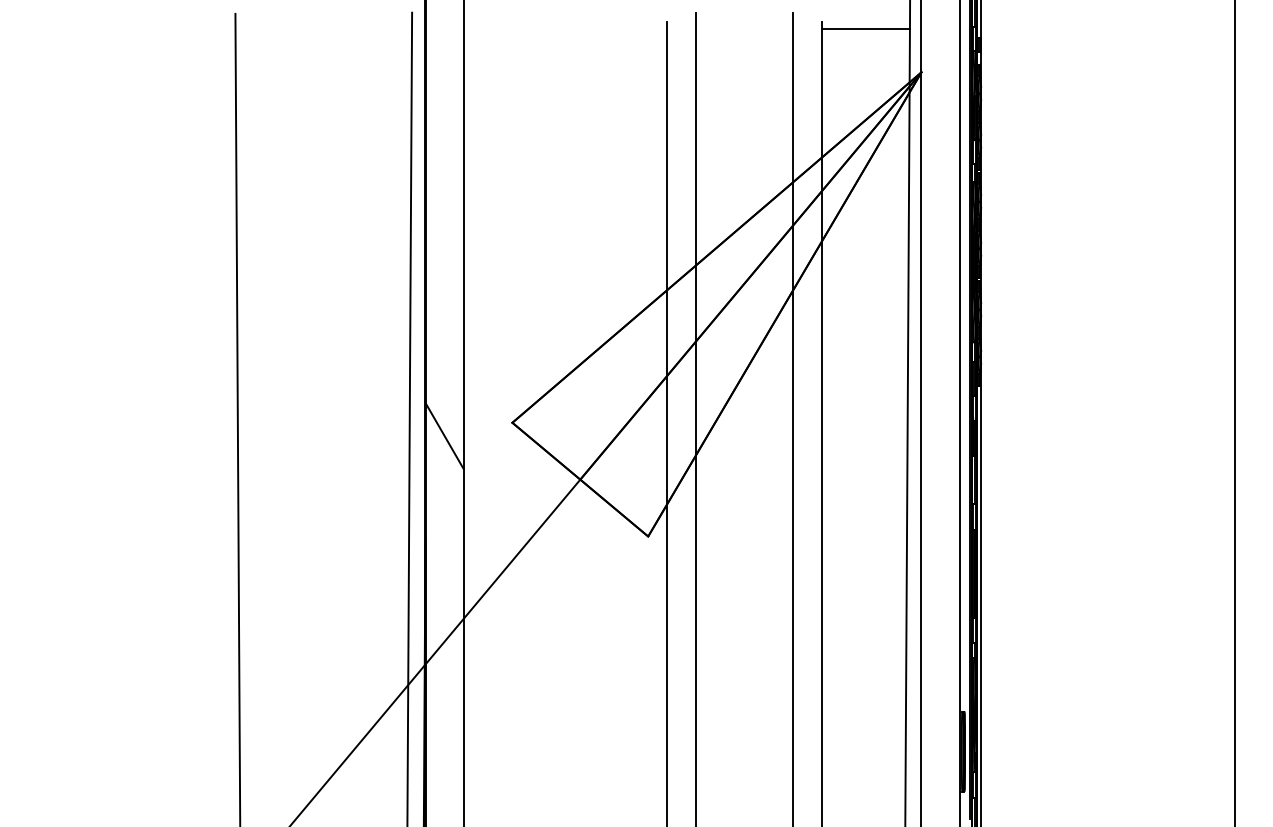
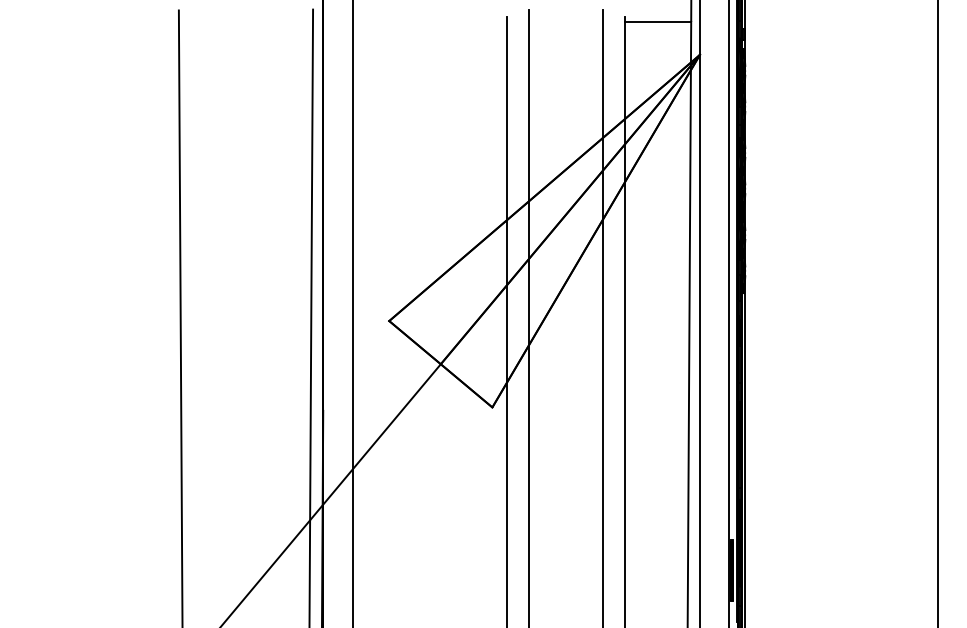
hatch: (444, 436) -> (337, 331), removed

